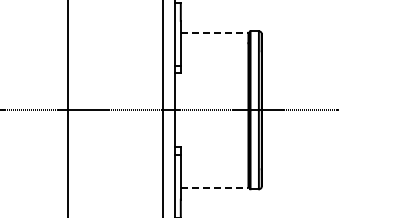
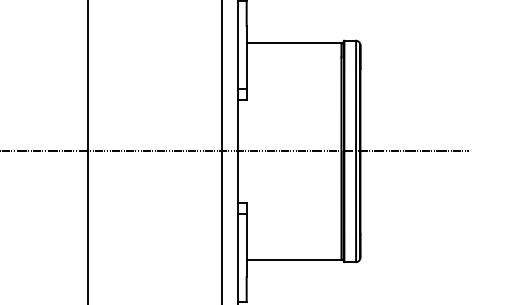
line: (214, 32) -> (293, 42), dashed -> solid
line: (214, 187) -> (293, 259), dashed -> solid

